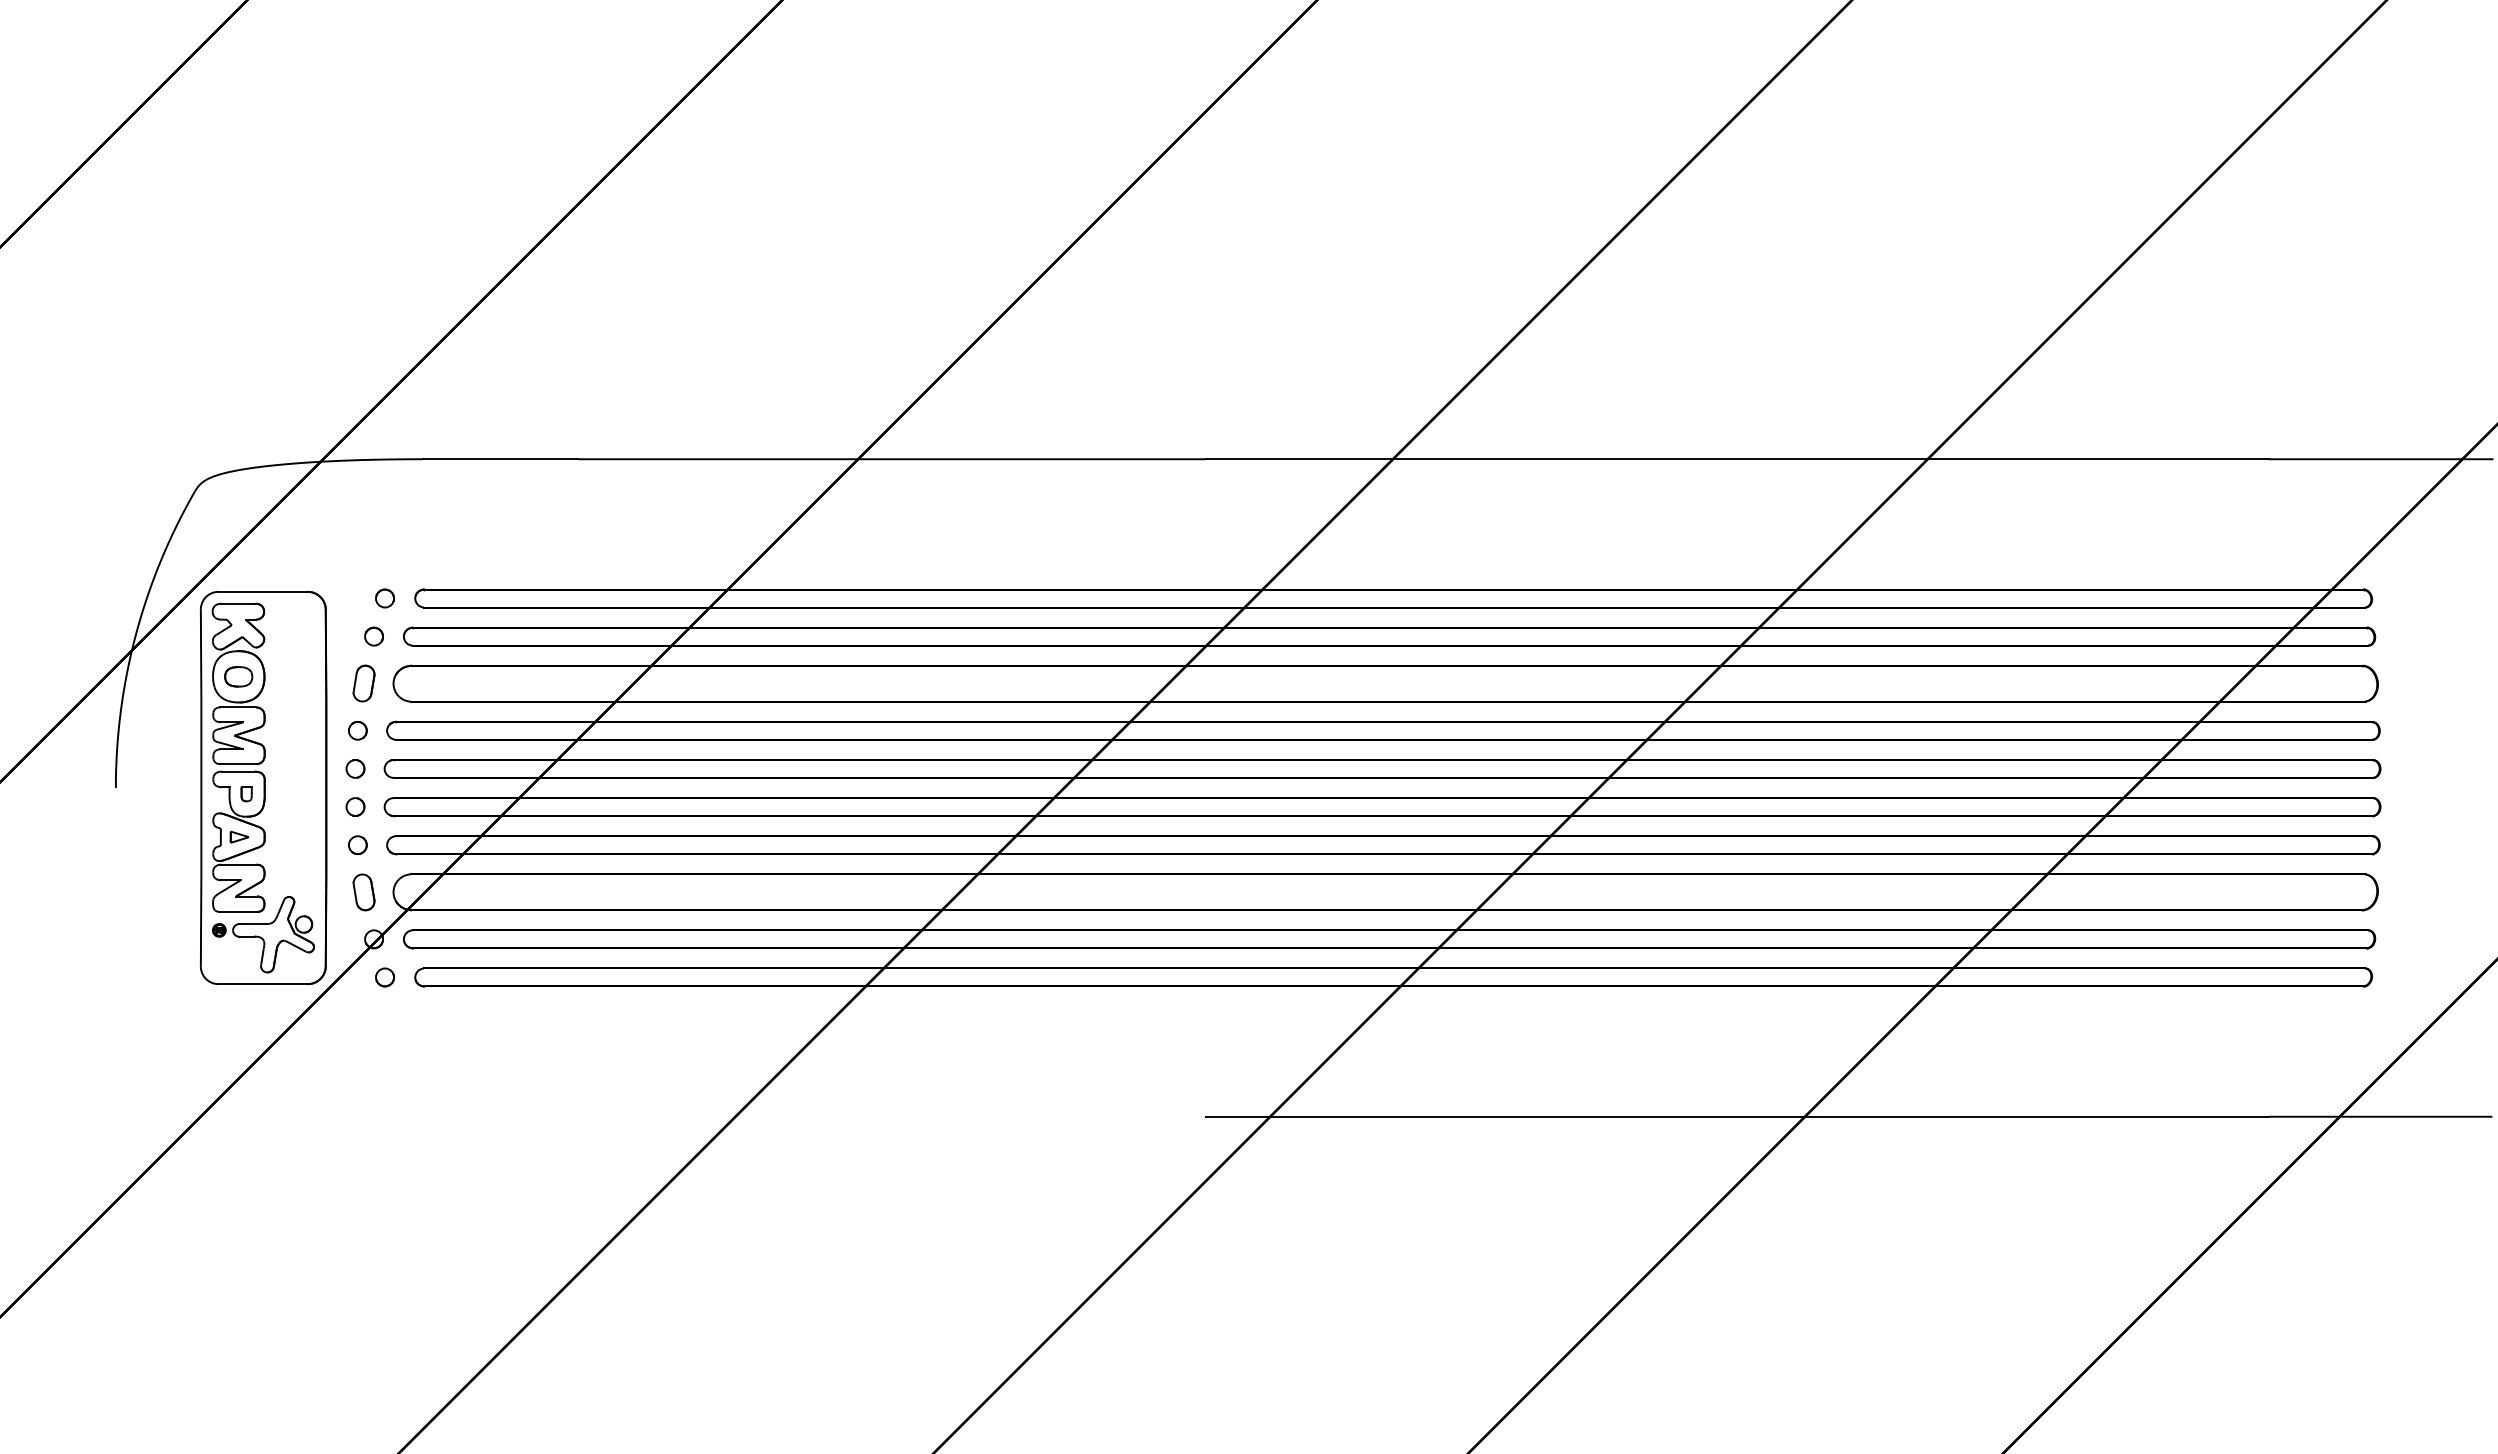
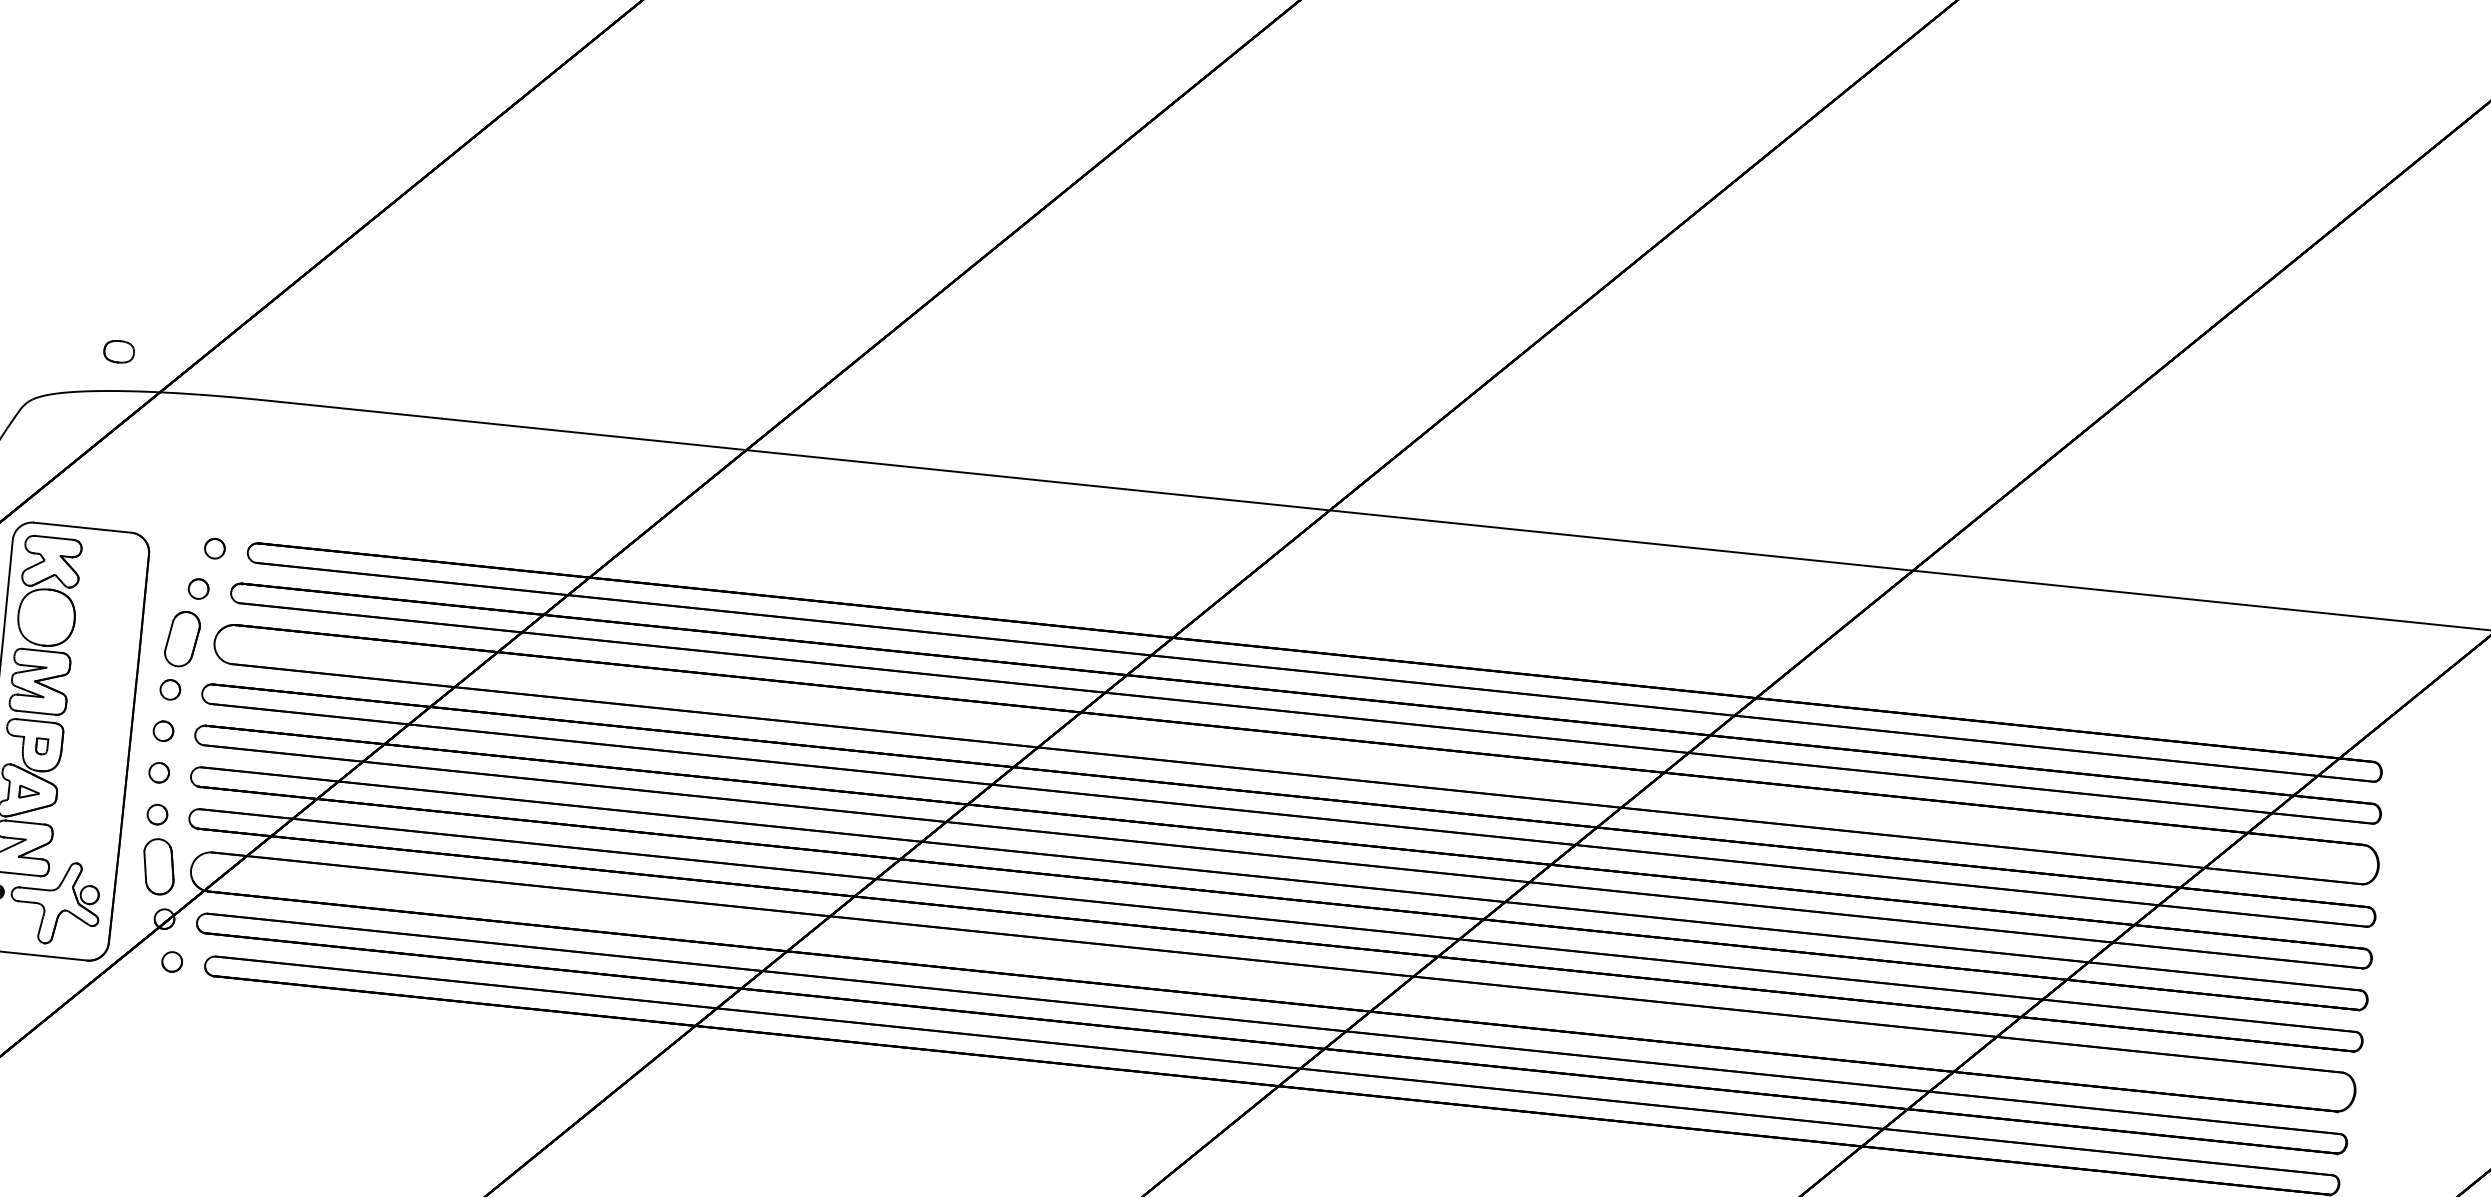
part: (238, 676) -> (118, 351), moved
part: (363, 683) -> (181, 638), size x1.4
part: (363, 892) -> (158, 866), size x1.4

